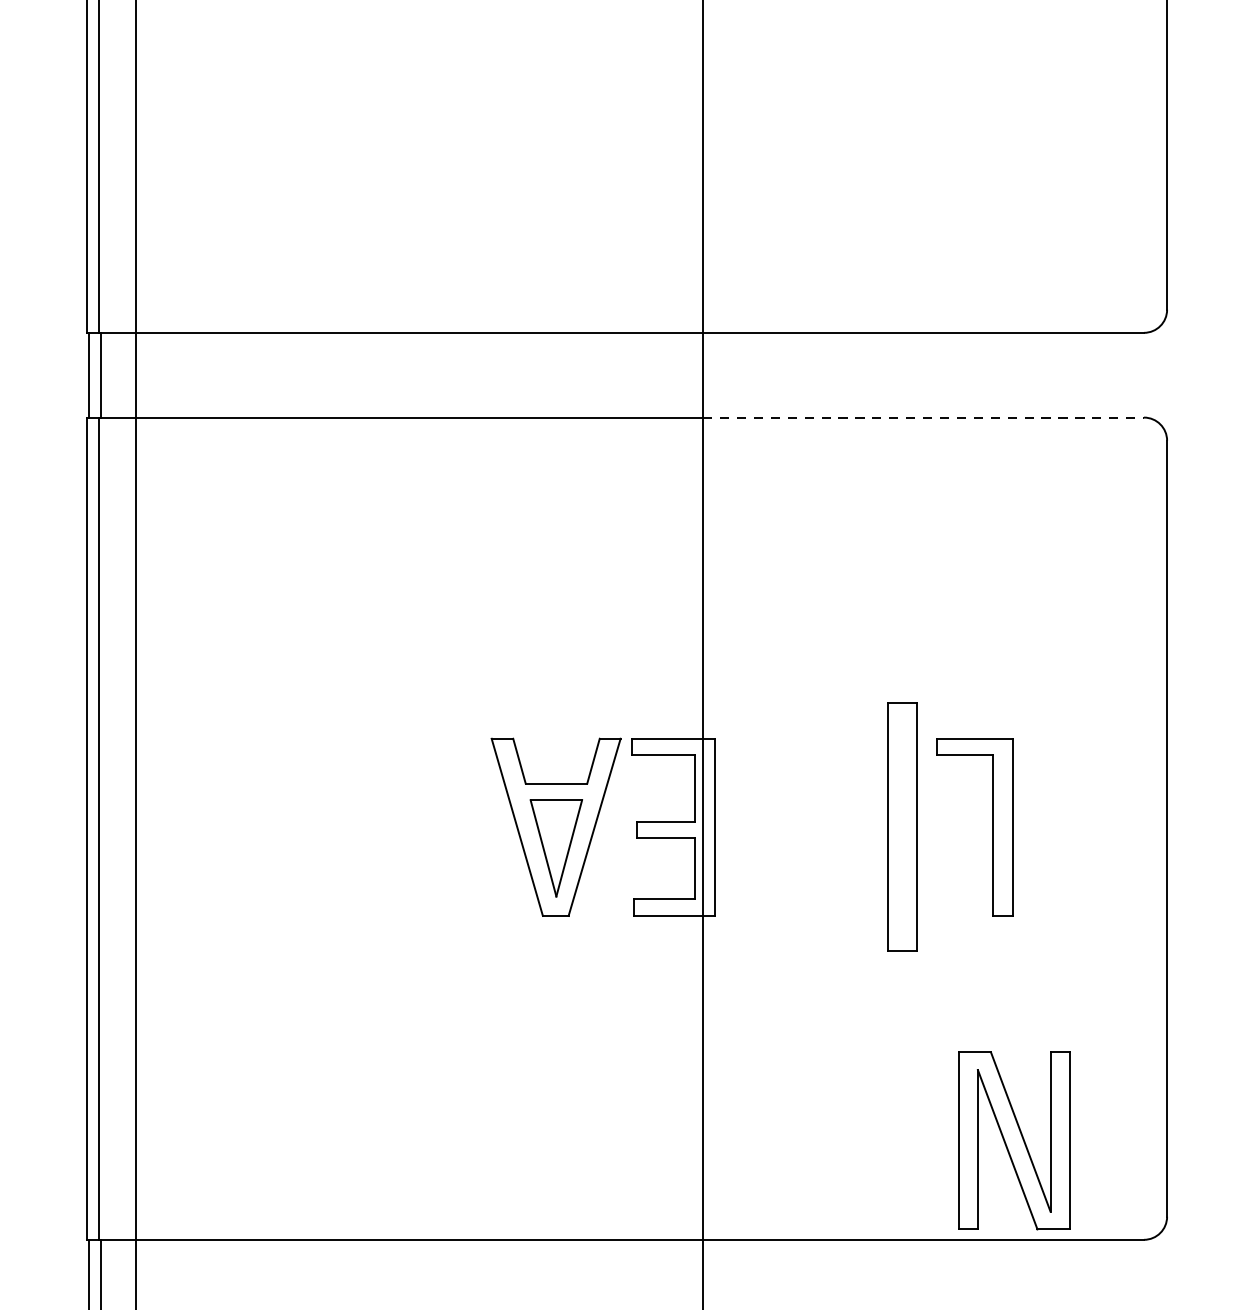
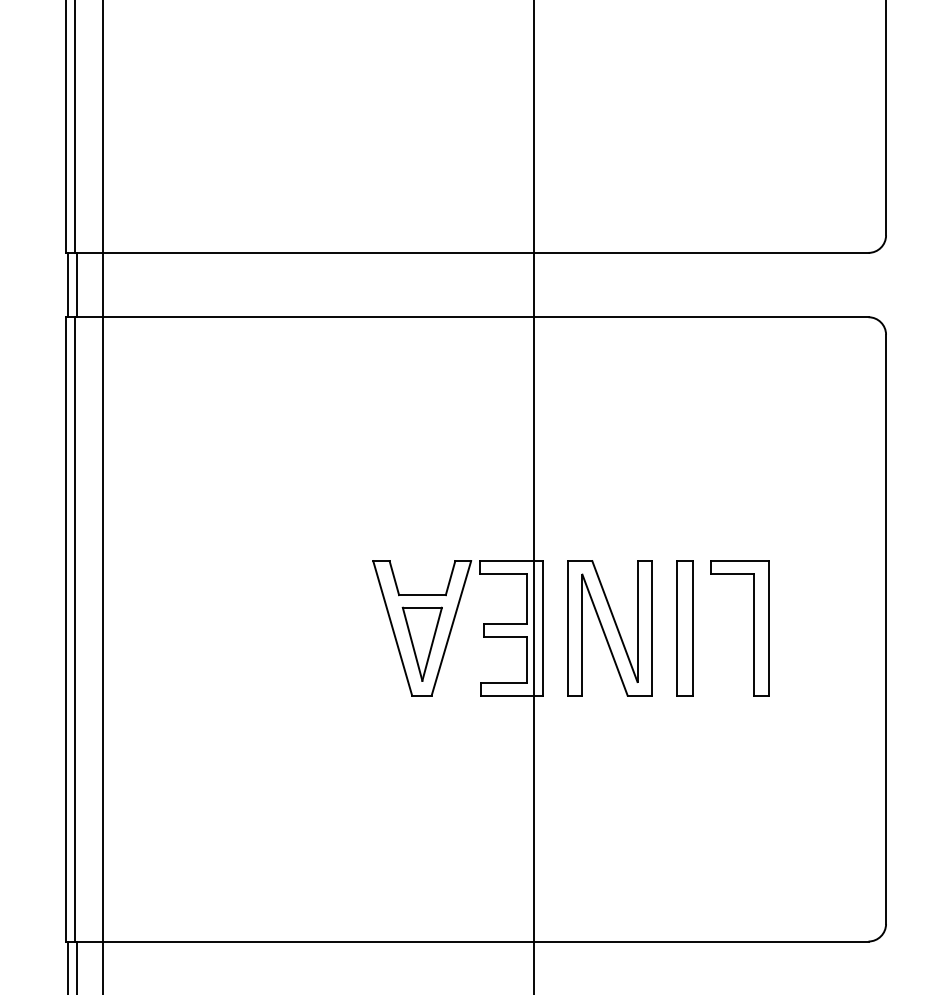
line: (924, 417) -> (701, 317), dashed -> solid
part: (901, 827) -> (684, 628), size x0.71
part: (1013, 1141) -> (609, 628), moved

